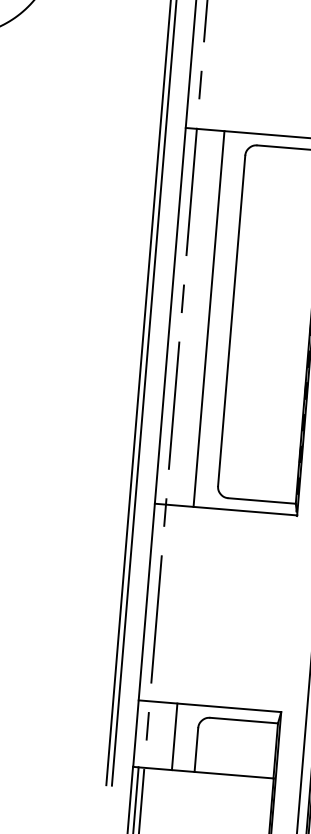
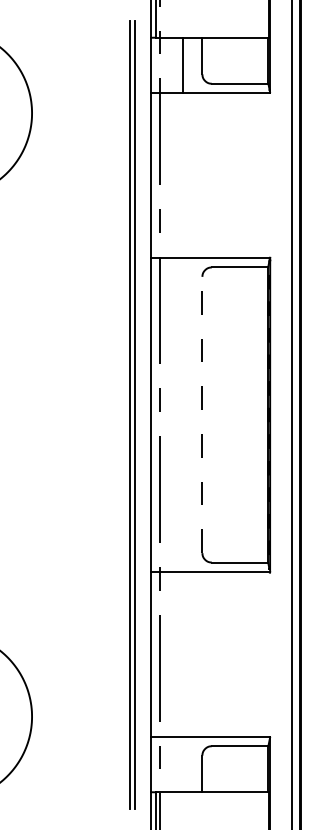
line: (209, 318) -> (183, 414), removed
line: (231, 320) -> (202, 414), solid -> dashed
line: (174, 736) -> (183, 764), removed

